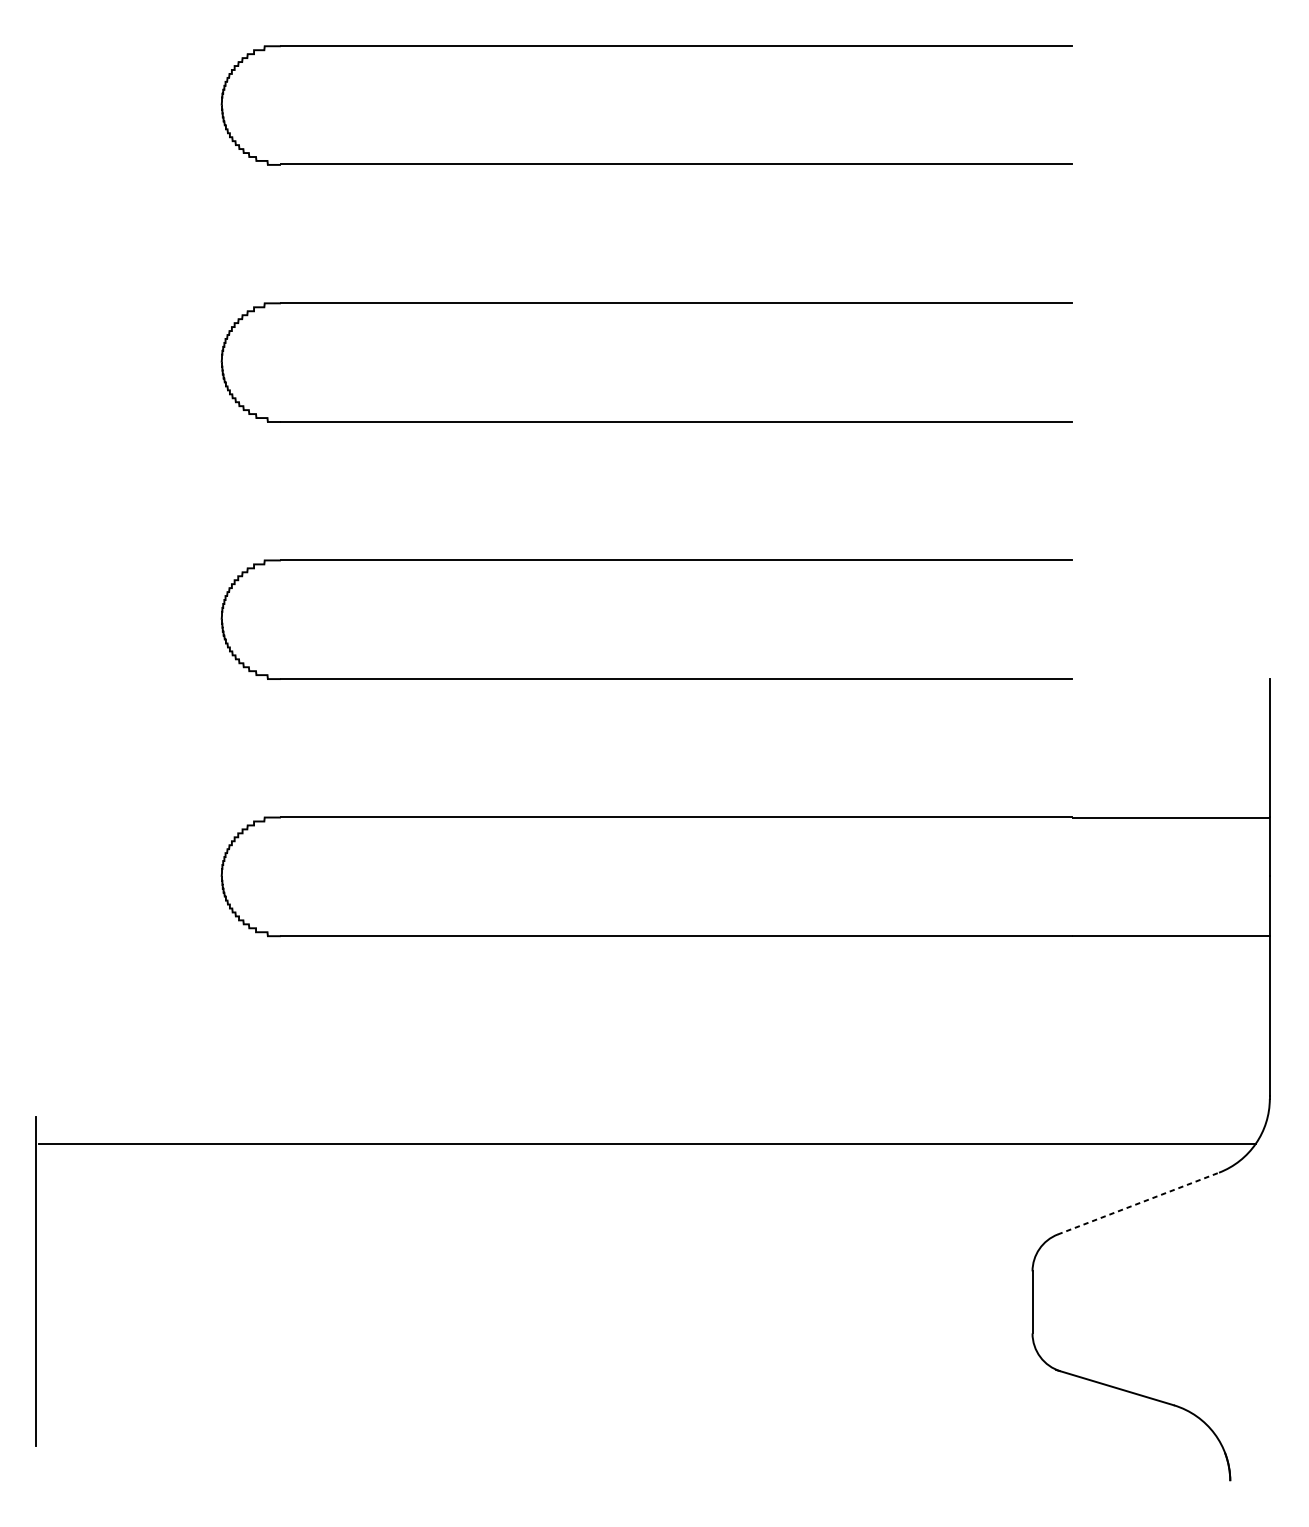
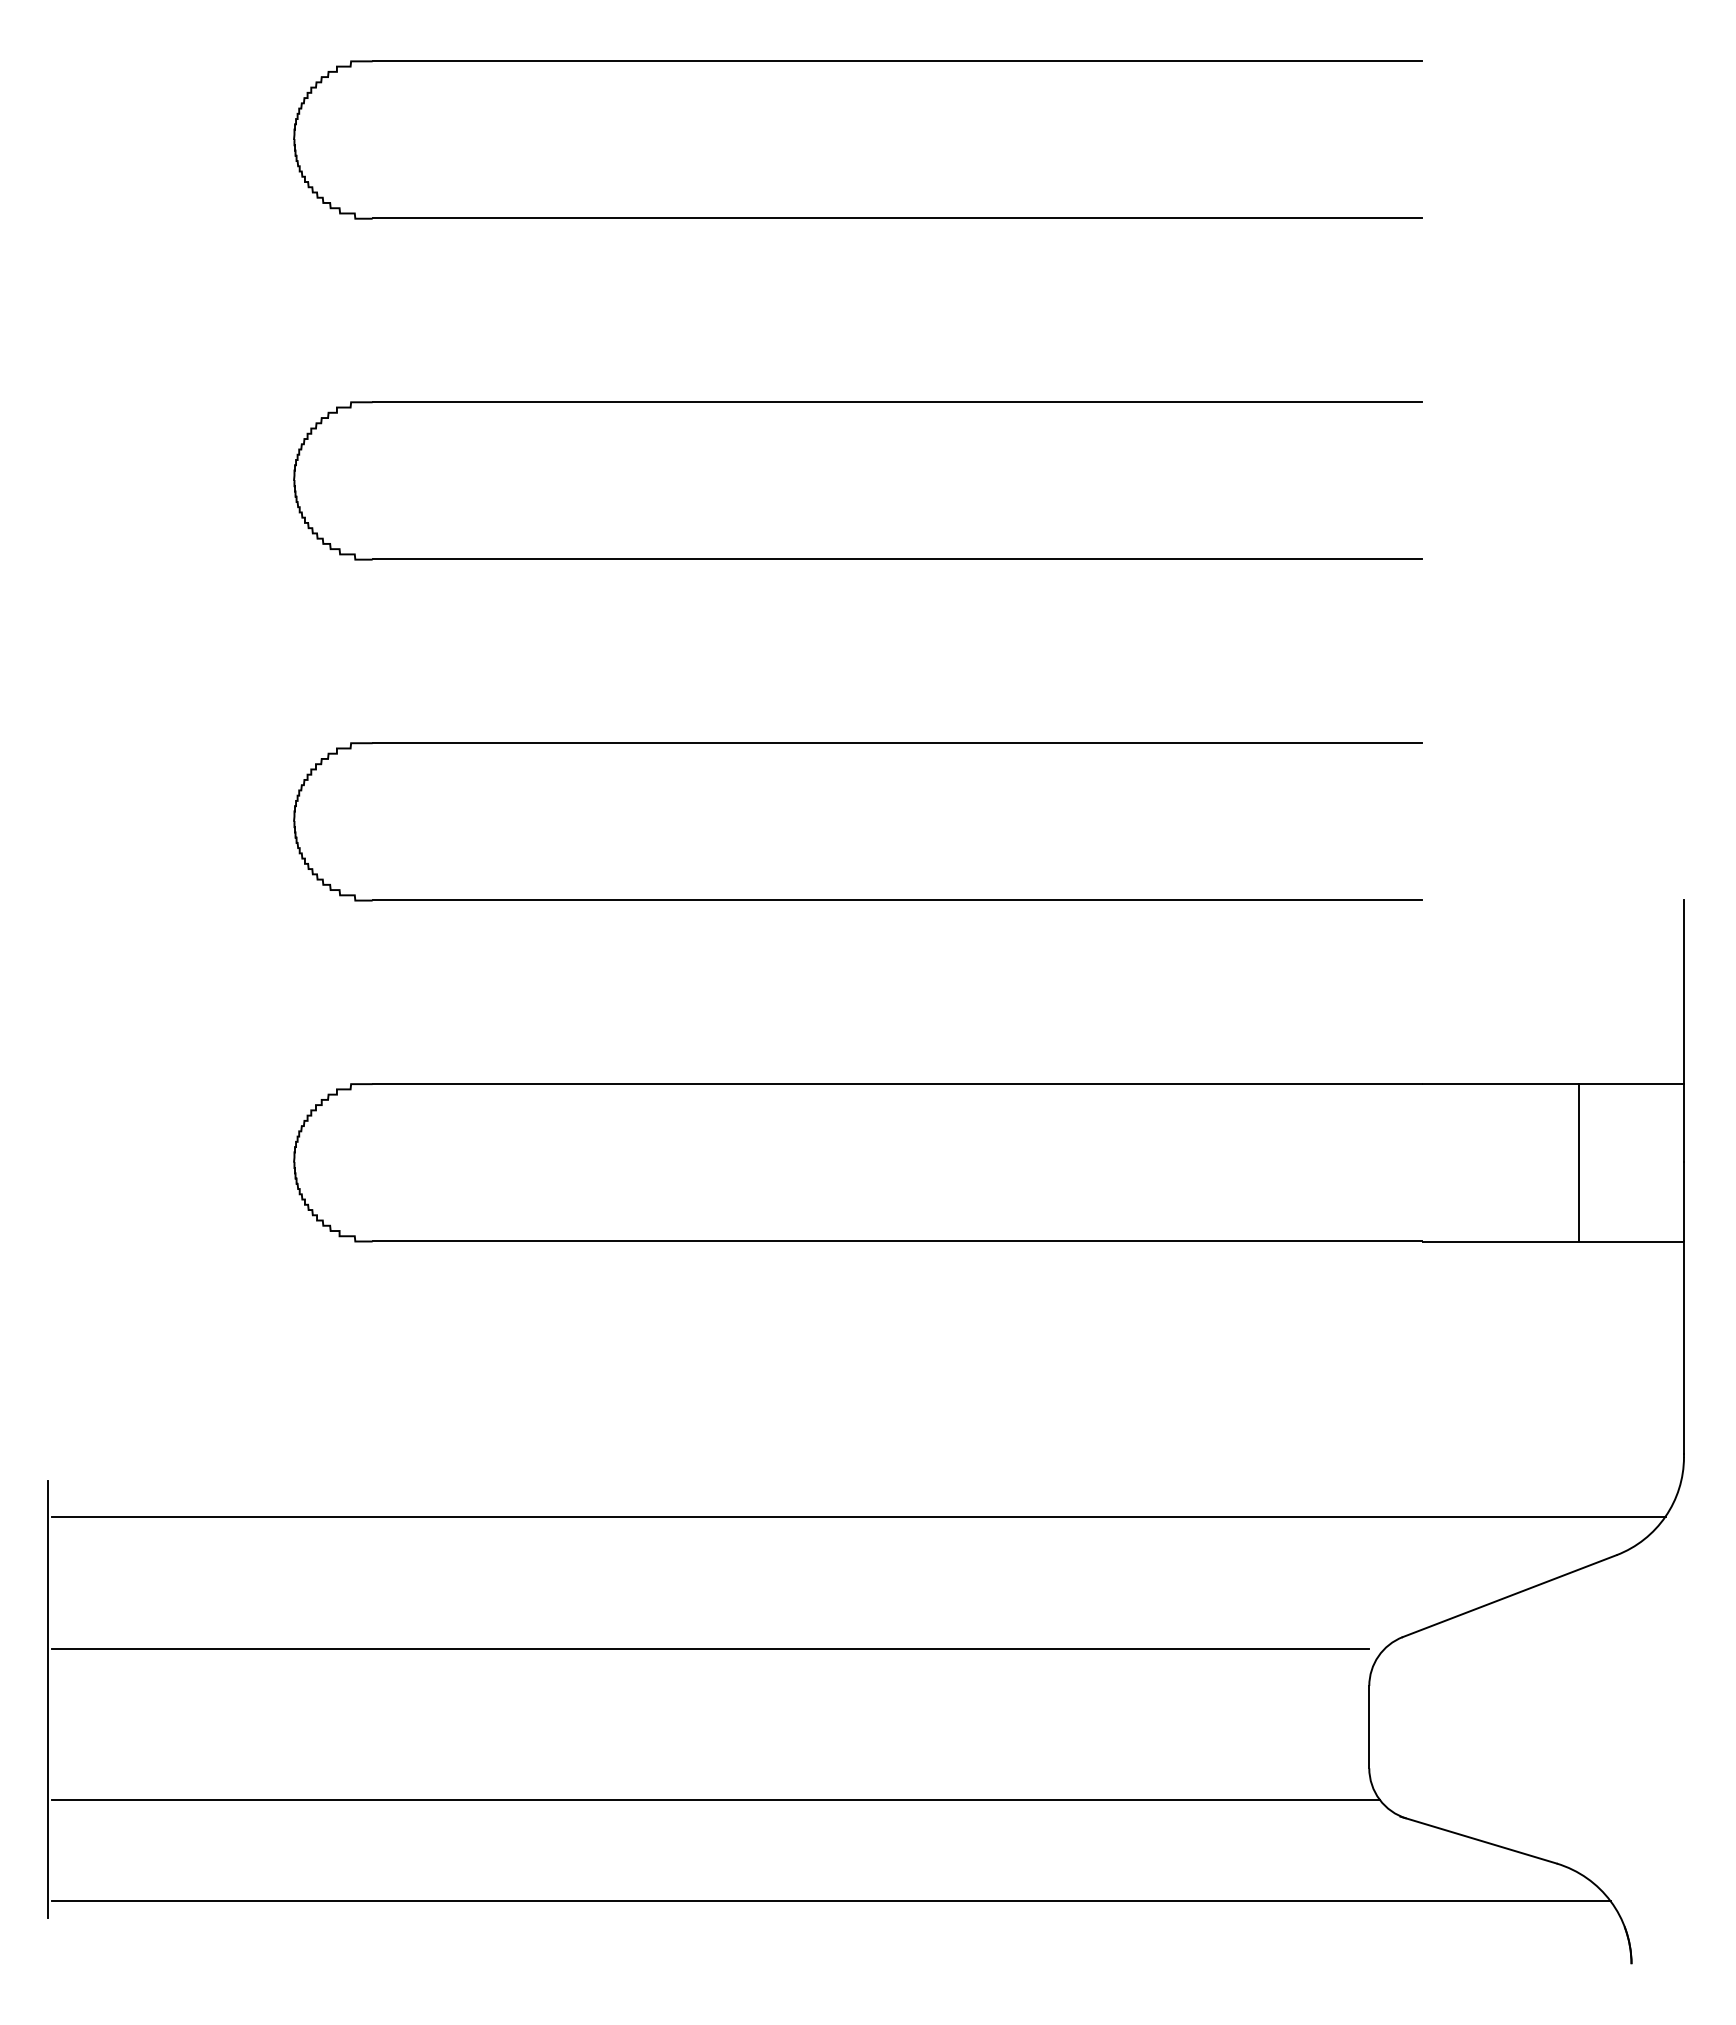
line: (1191, 875) -> (1579, 1161), added
line: (1138, 1203) -> (1509, 1596), dashed -> solid
line: (535, 1243) -> (710, 1649), added
line: (539, 1356) -> (715, 1799), added
line: (626, 1433) -> (831, 1901), added

